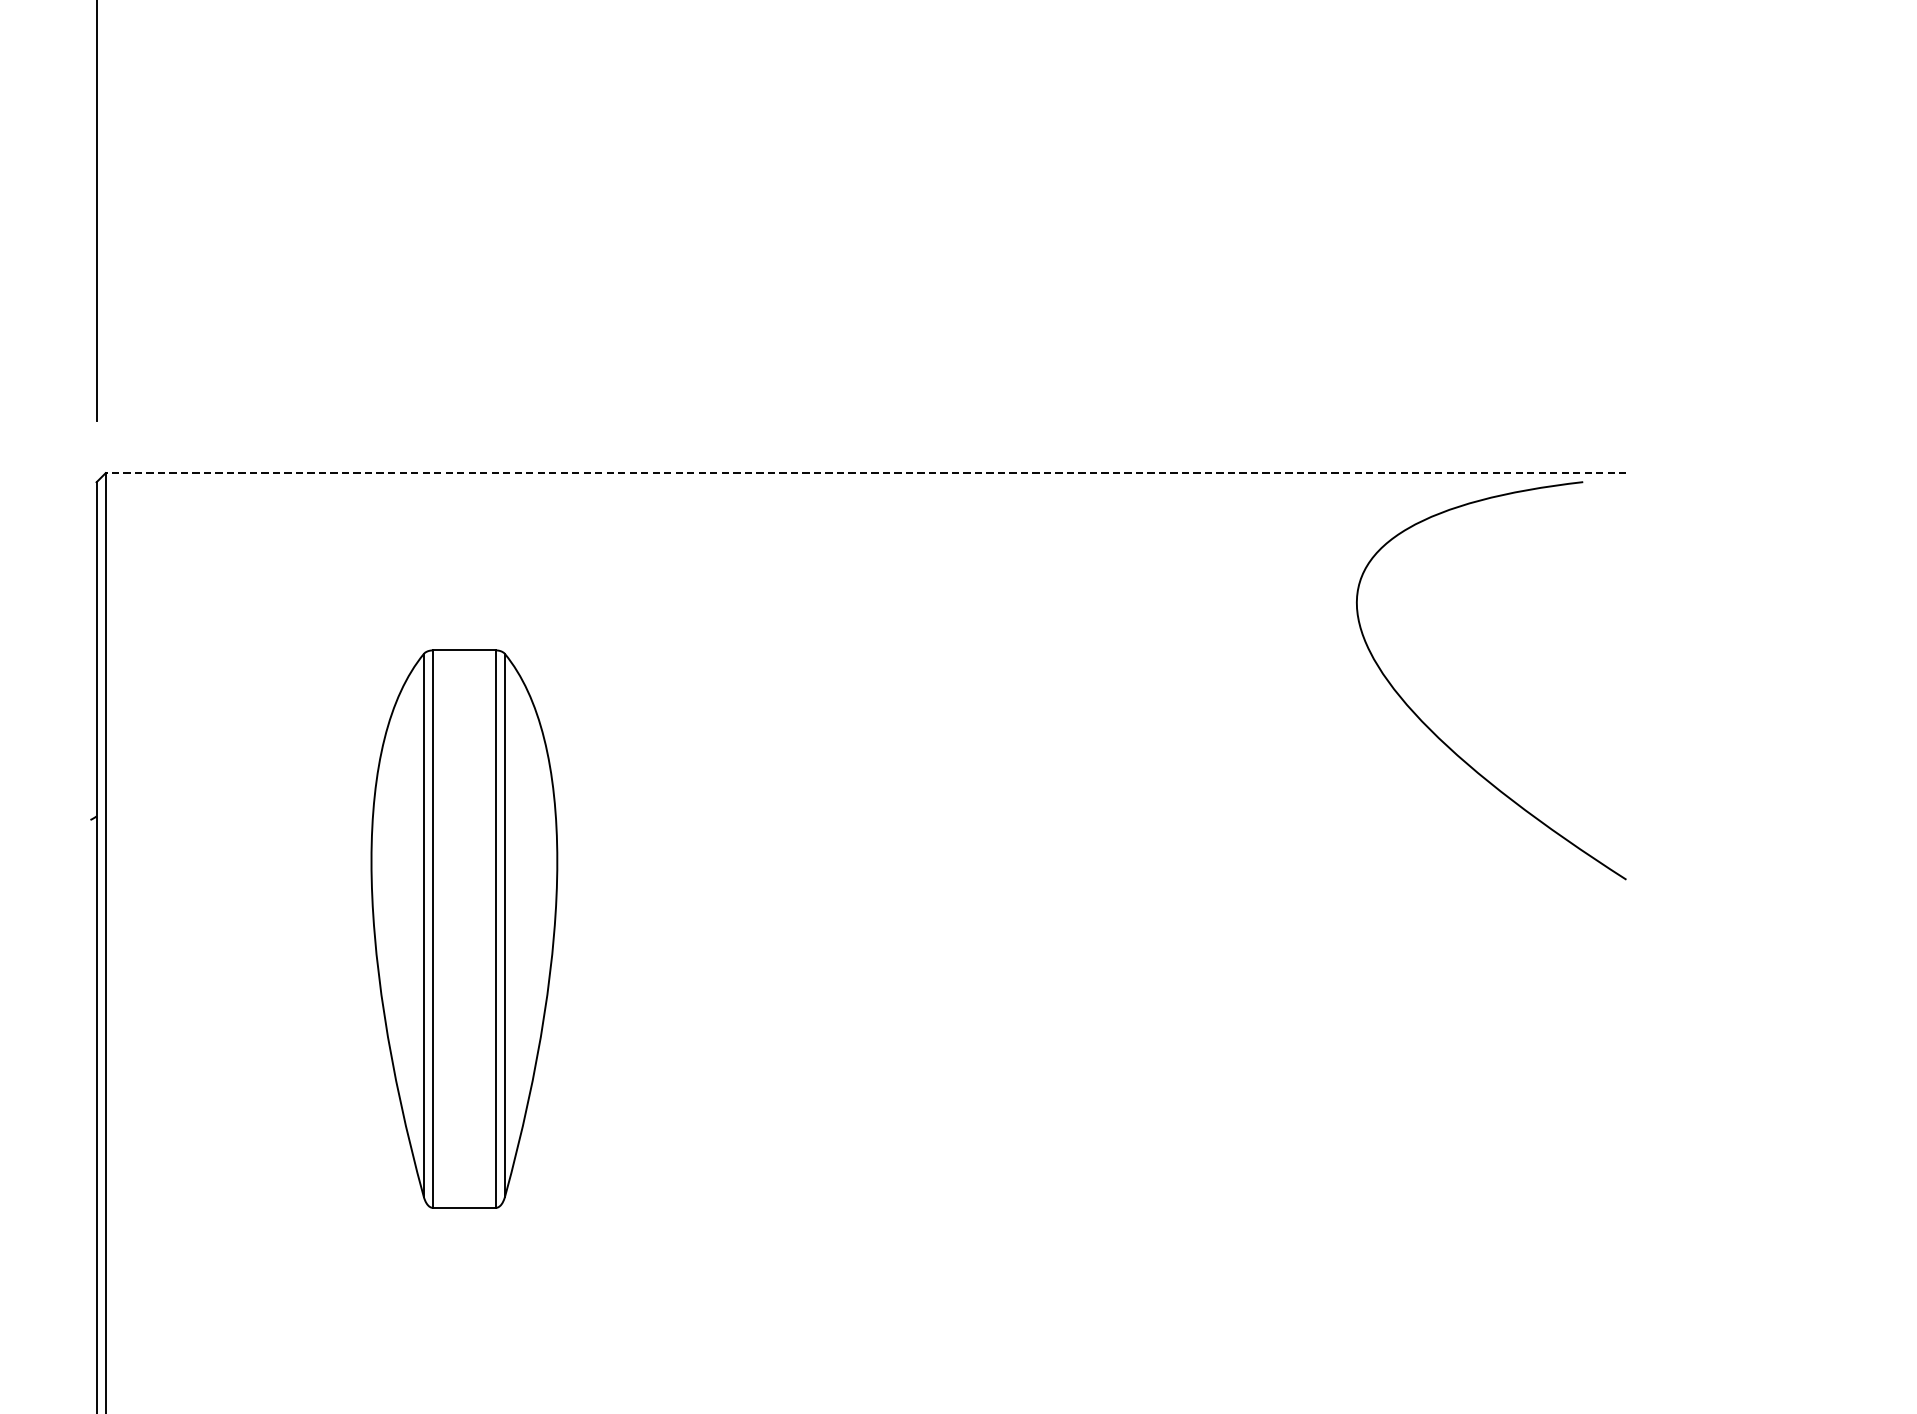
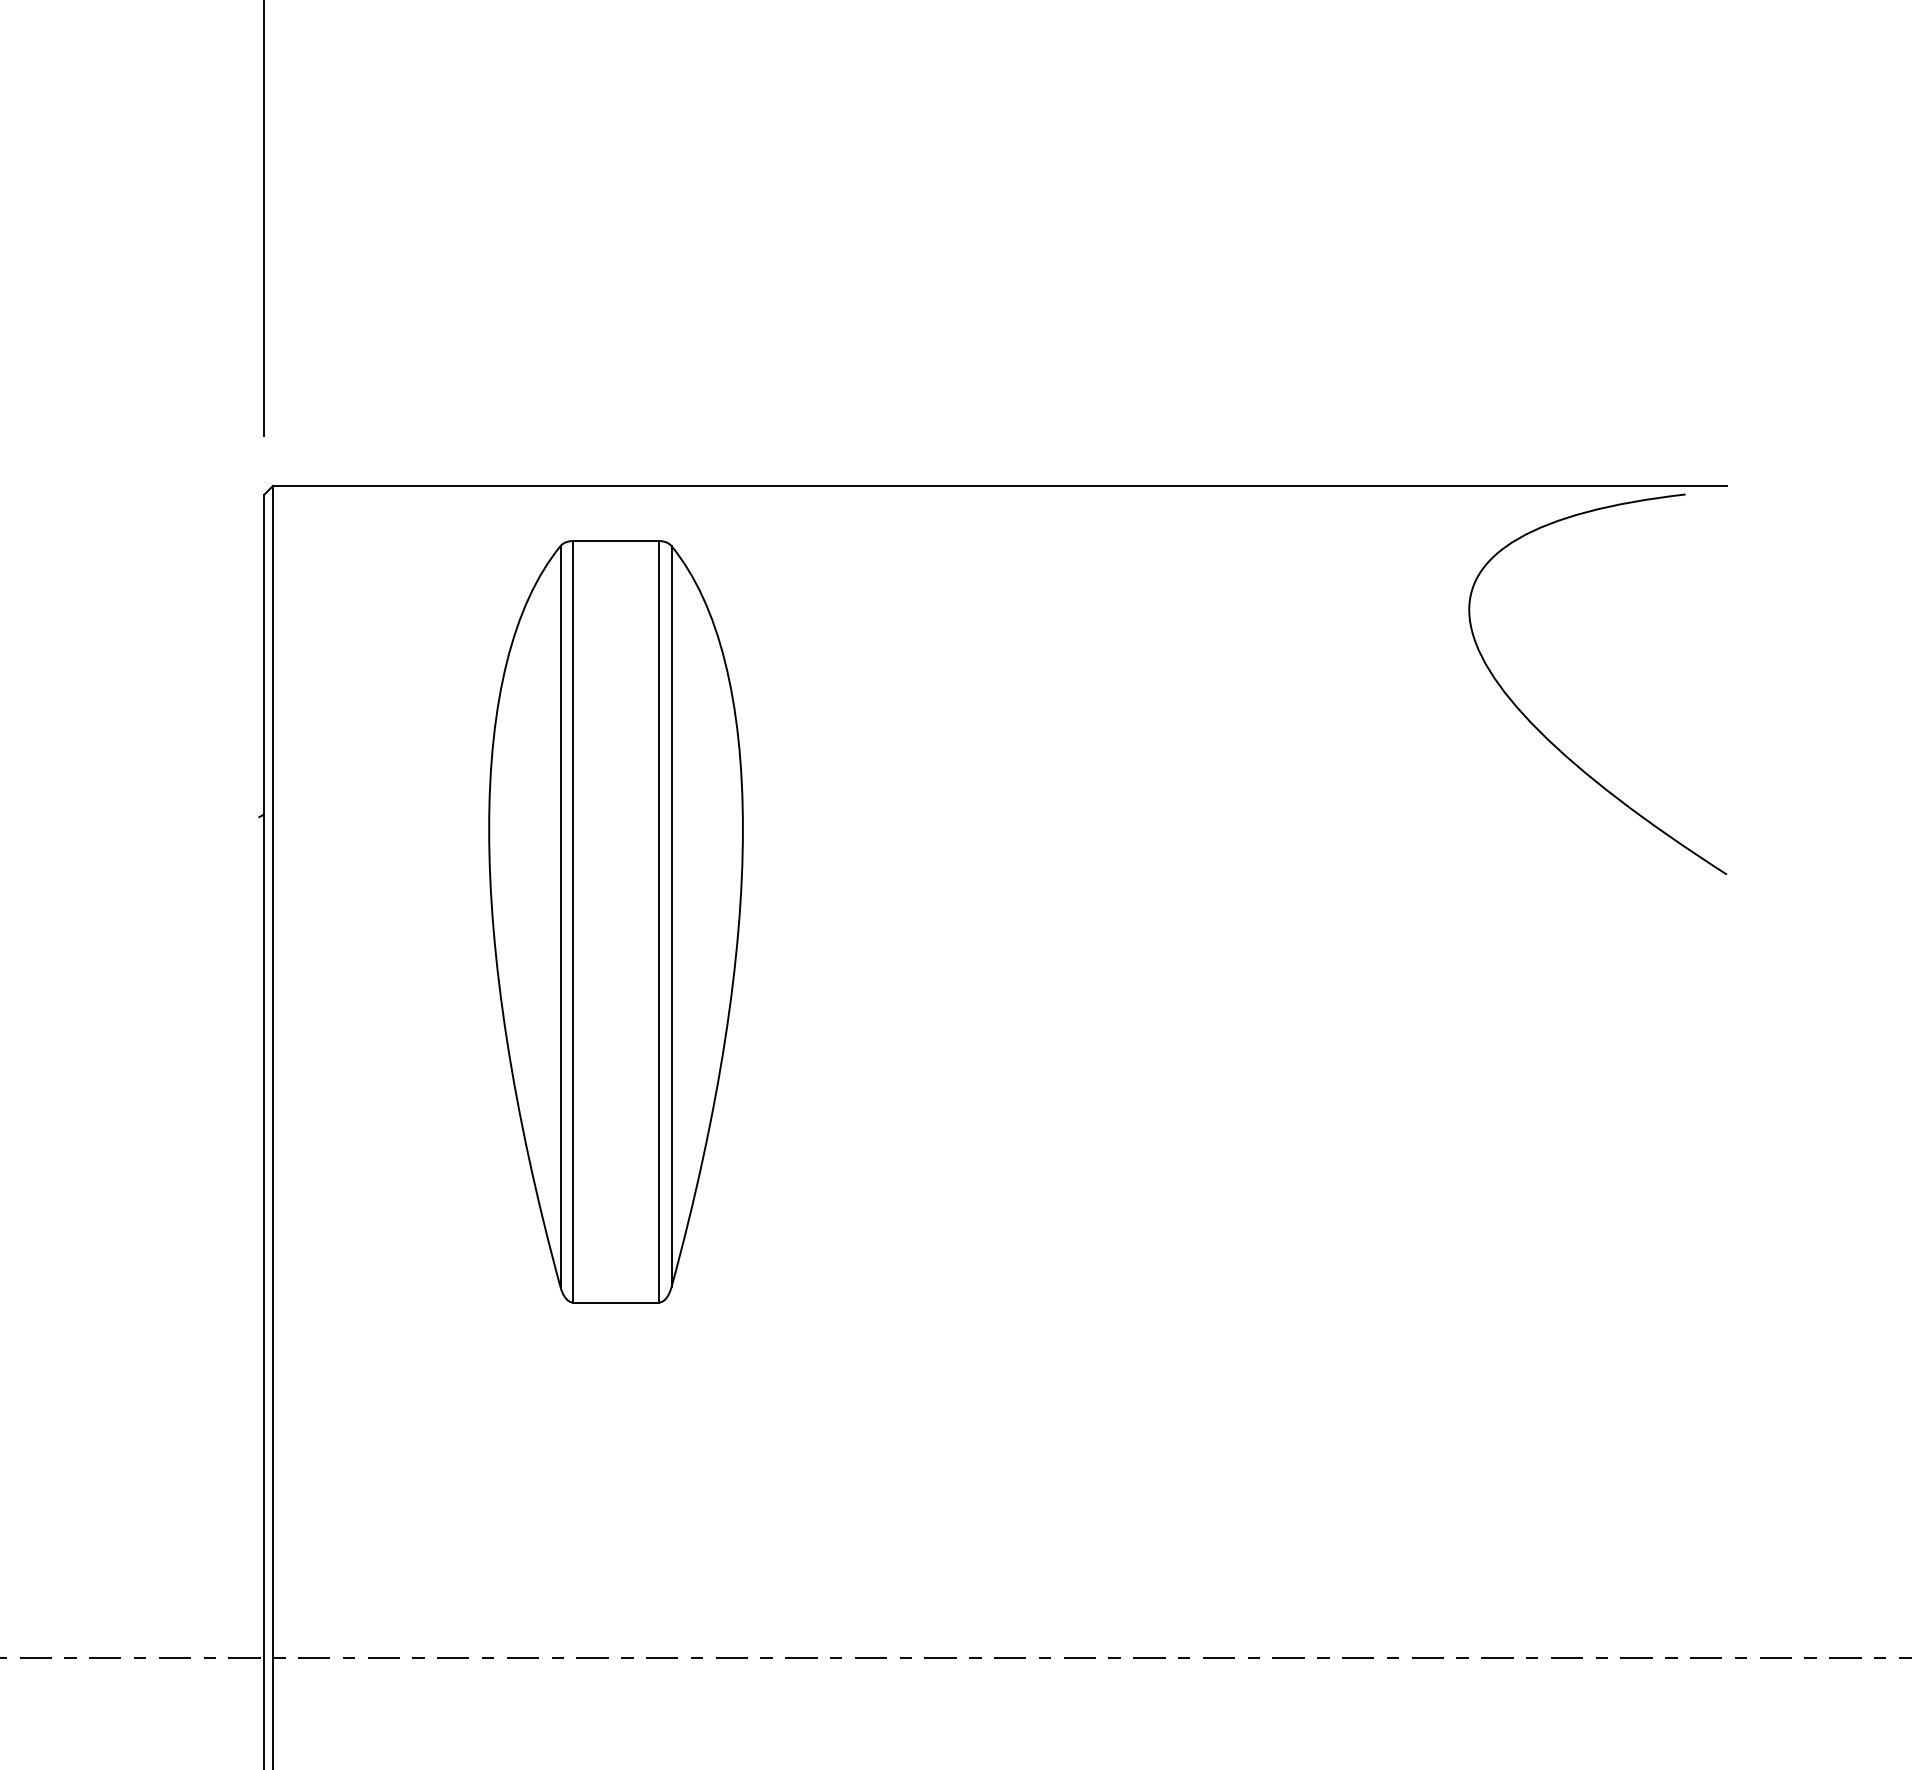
line: (866, 472) -> (1000, 485), dashed -> solid
part: (463, 928) -> (615, 921), size x1.43

